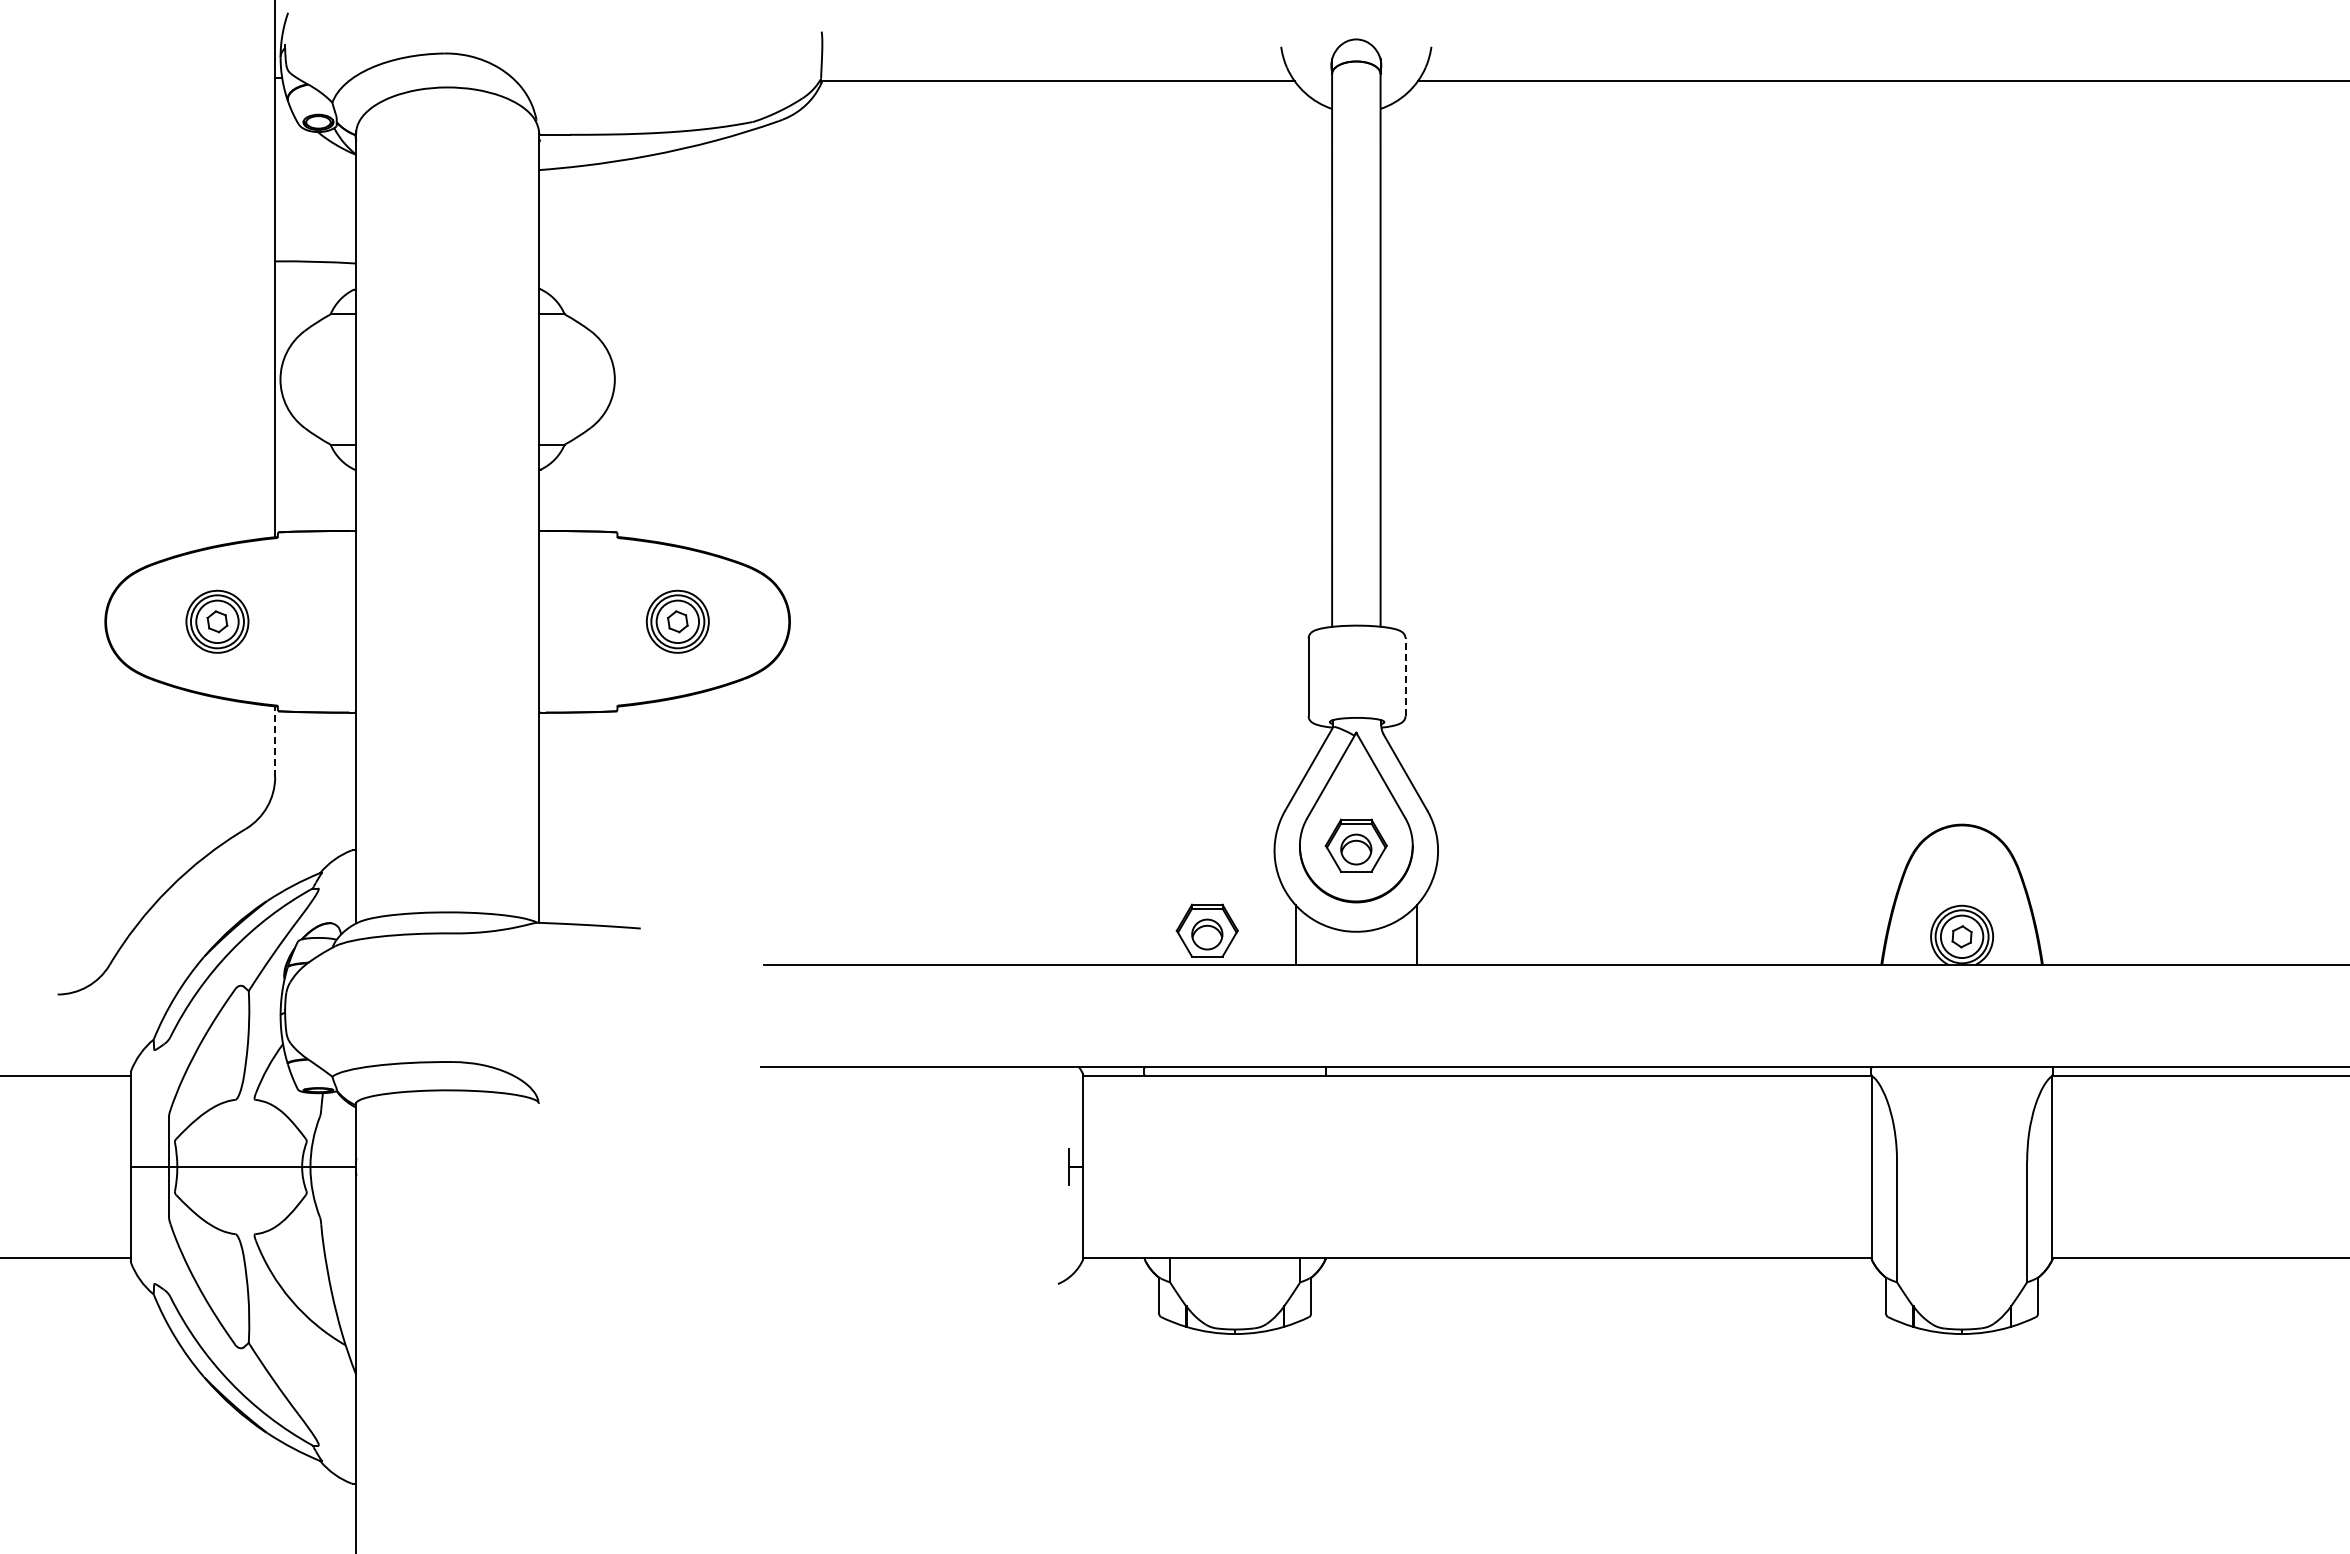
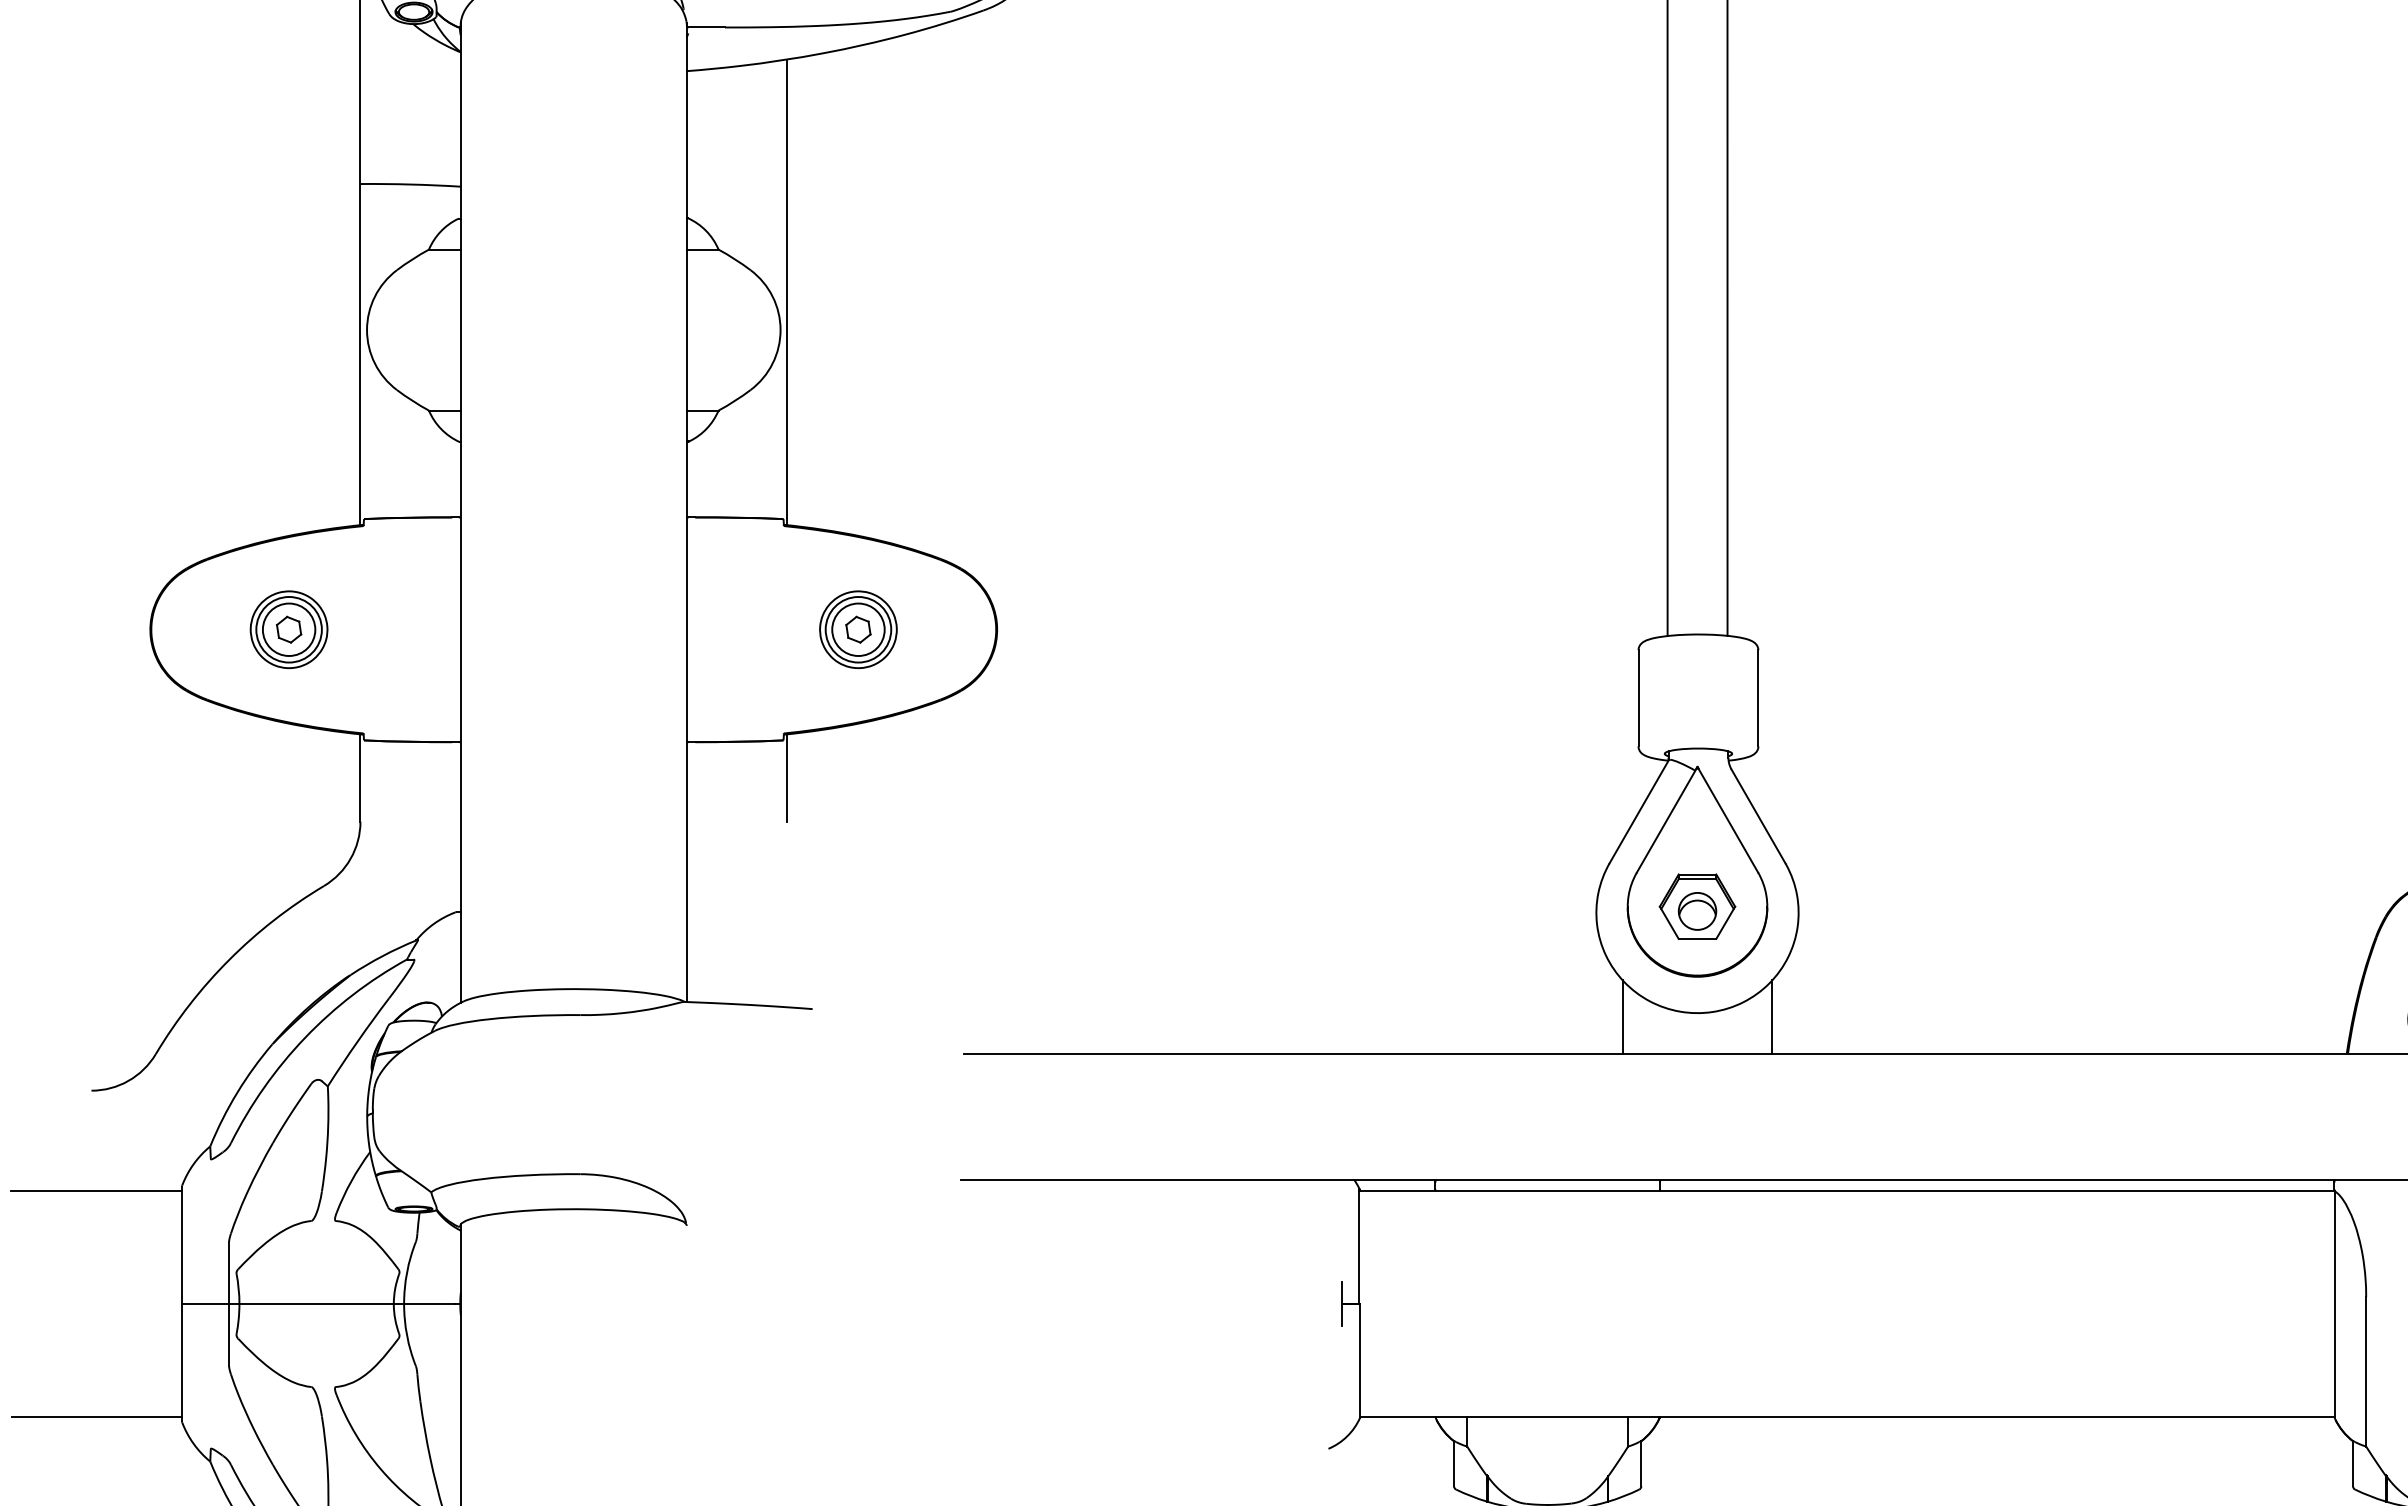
line: (620, 348) -> (787, 291), added
line: (1405, 677) -> (1758, 698), dashed -> solid
line: (275, 741) -> (360, 777), dashed -> solid
line: (620, 741) -> (787, 777), added
part: (1206, 930) -> (1512, 1011), removed

